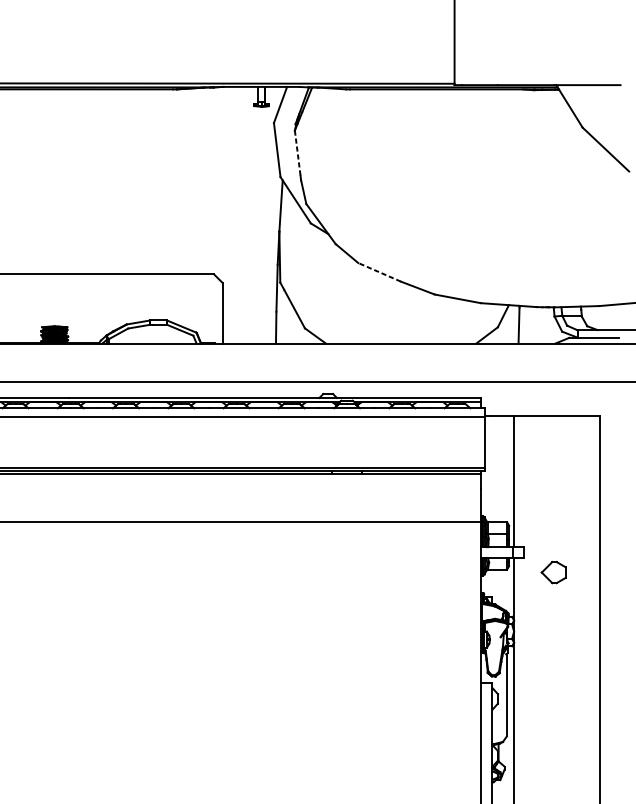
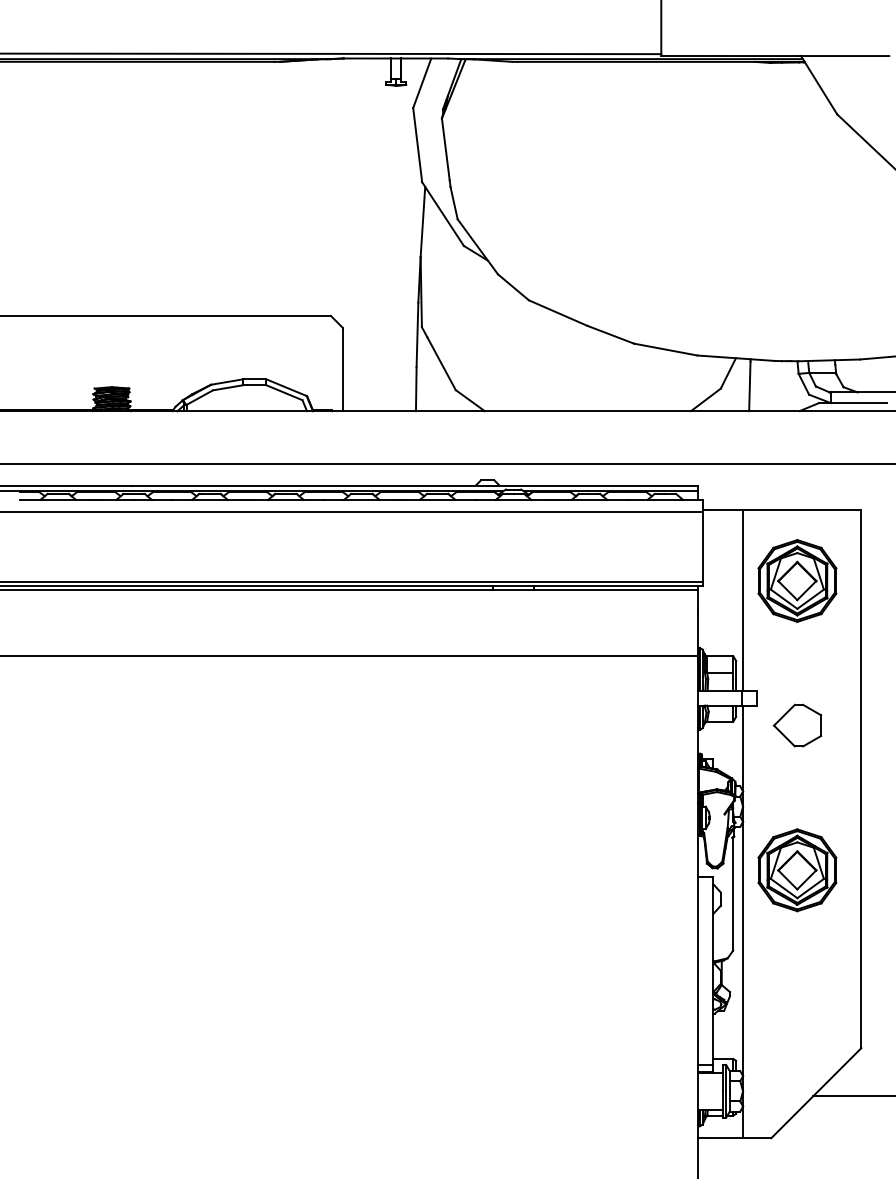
line: (297, 153) -> (445, 149), dashed -> solid
line: (379, 272) -> (558, 313), dashed -> solid
part: (553, 466) -> (797, 580), added
part: (553, 572) -> (797, 725), size x1.43
part: (553, 678) -> (797, 870), added

